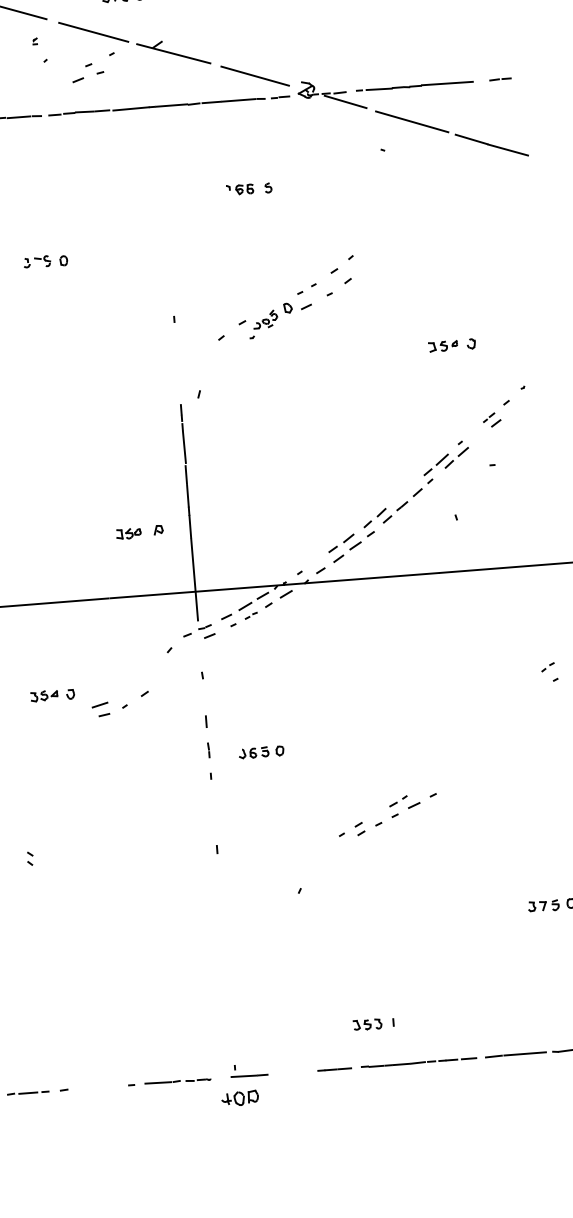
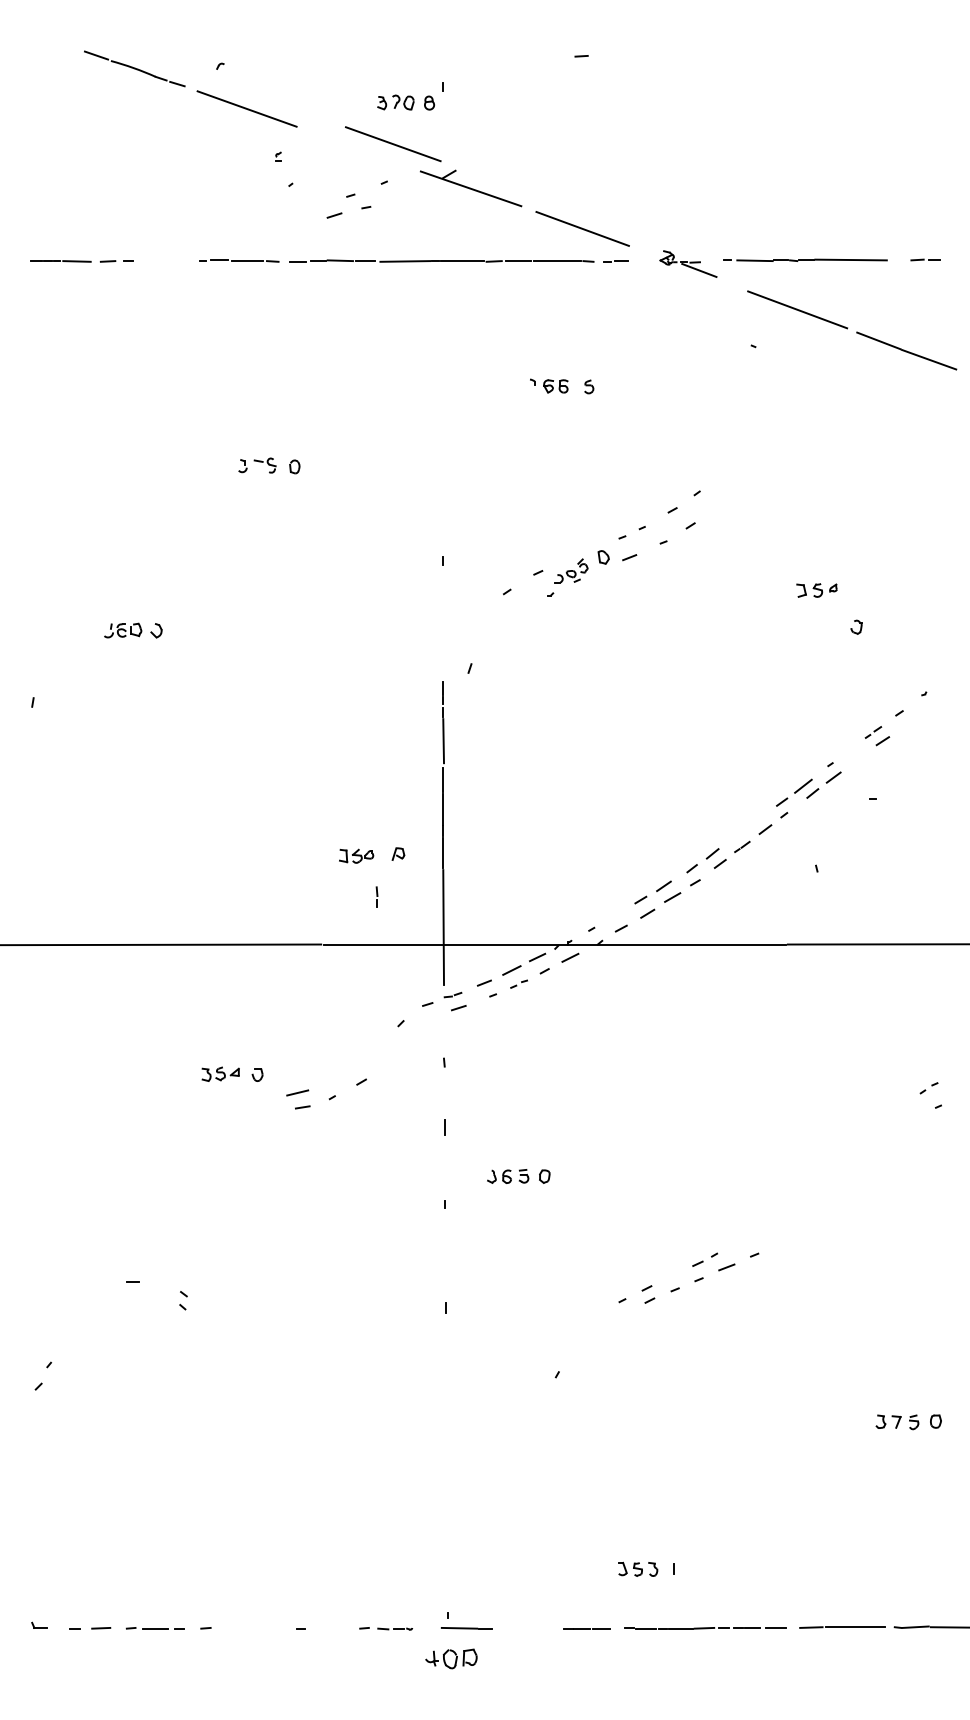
line: (93, 32) -> (393, 144), moved
part: (332, 94) -> (688, 263), size x0.6
part: (442, 346) -> (816, 590), moved
part: (208, 749) -> (376, 896), moved
line: (158, 1082) -> (338, 1627), removed

